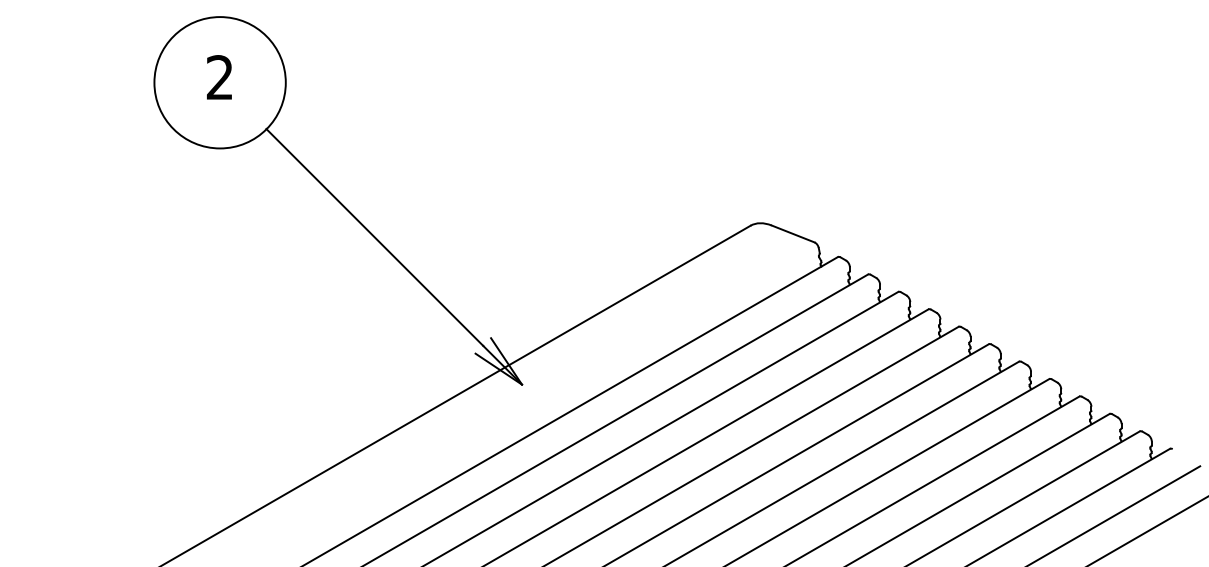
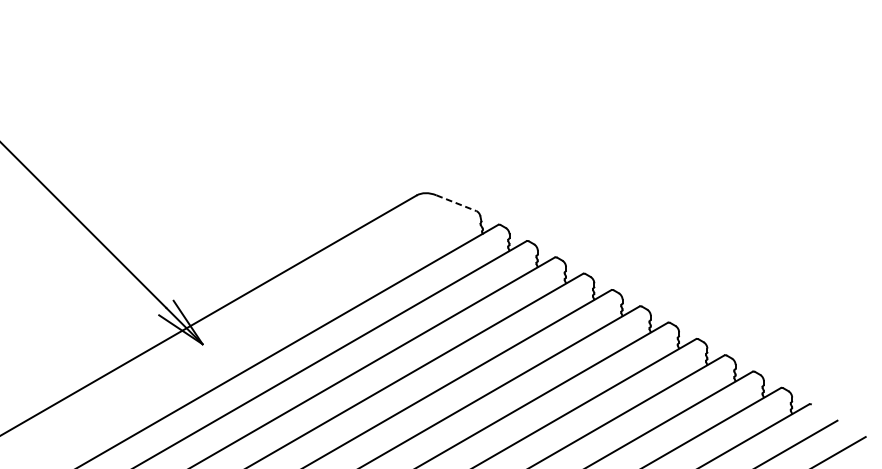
line: (793, 233) -> (456, 202), solid -> dashed

